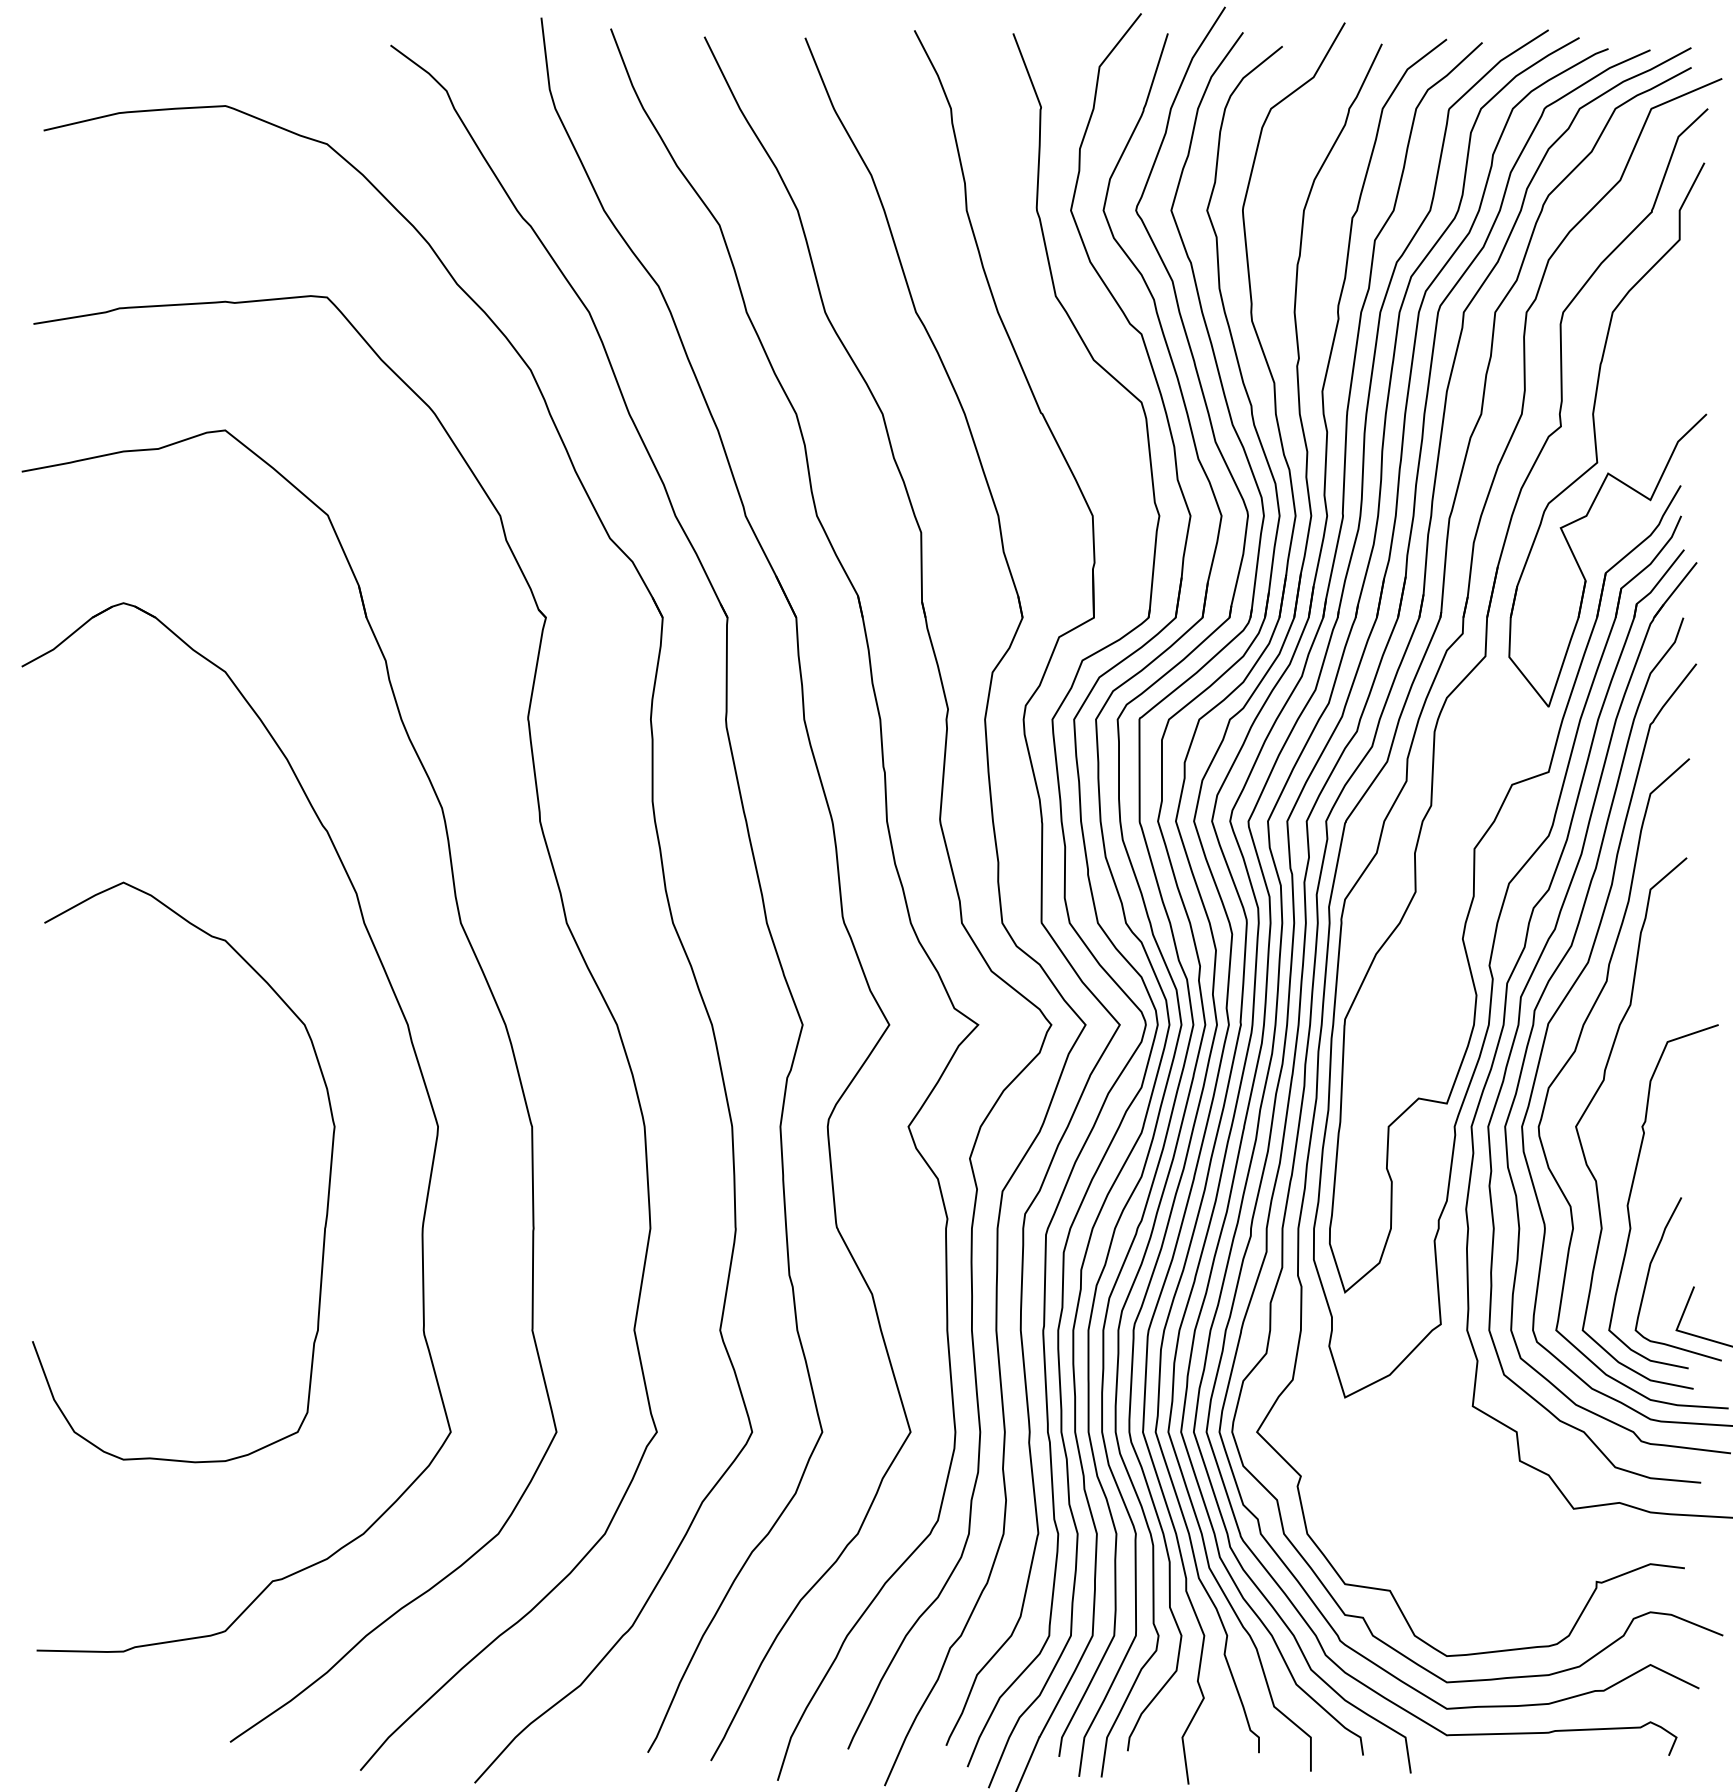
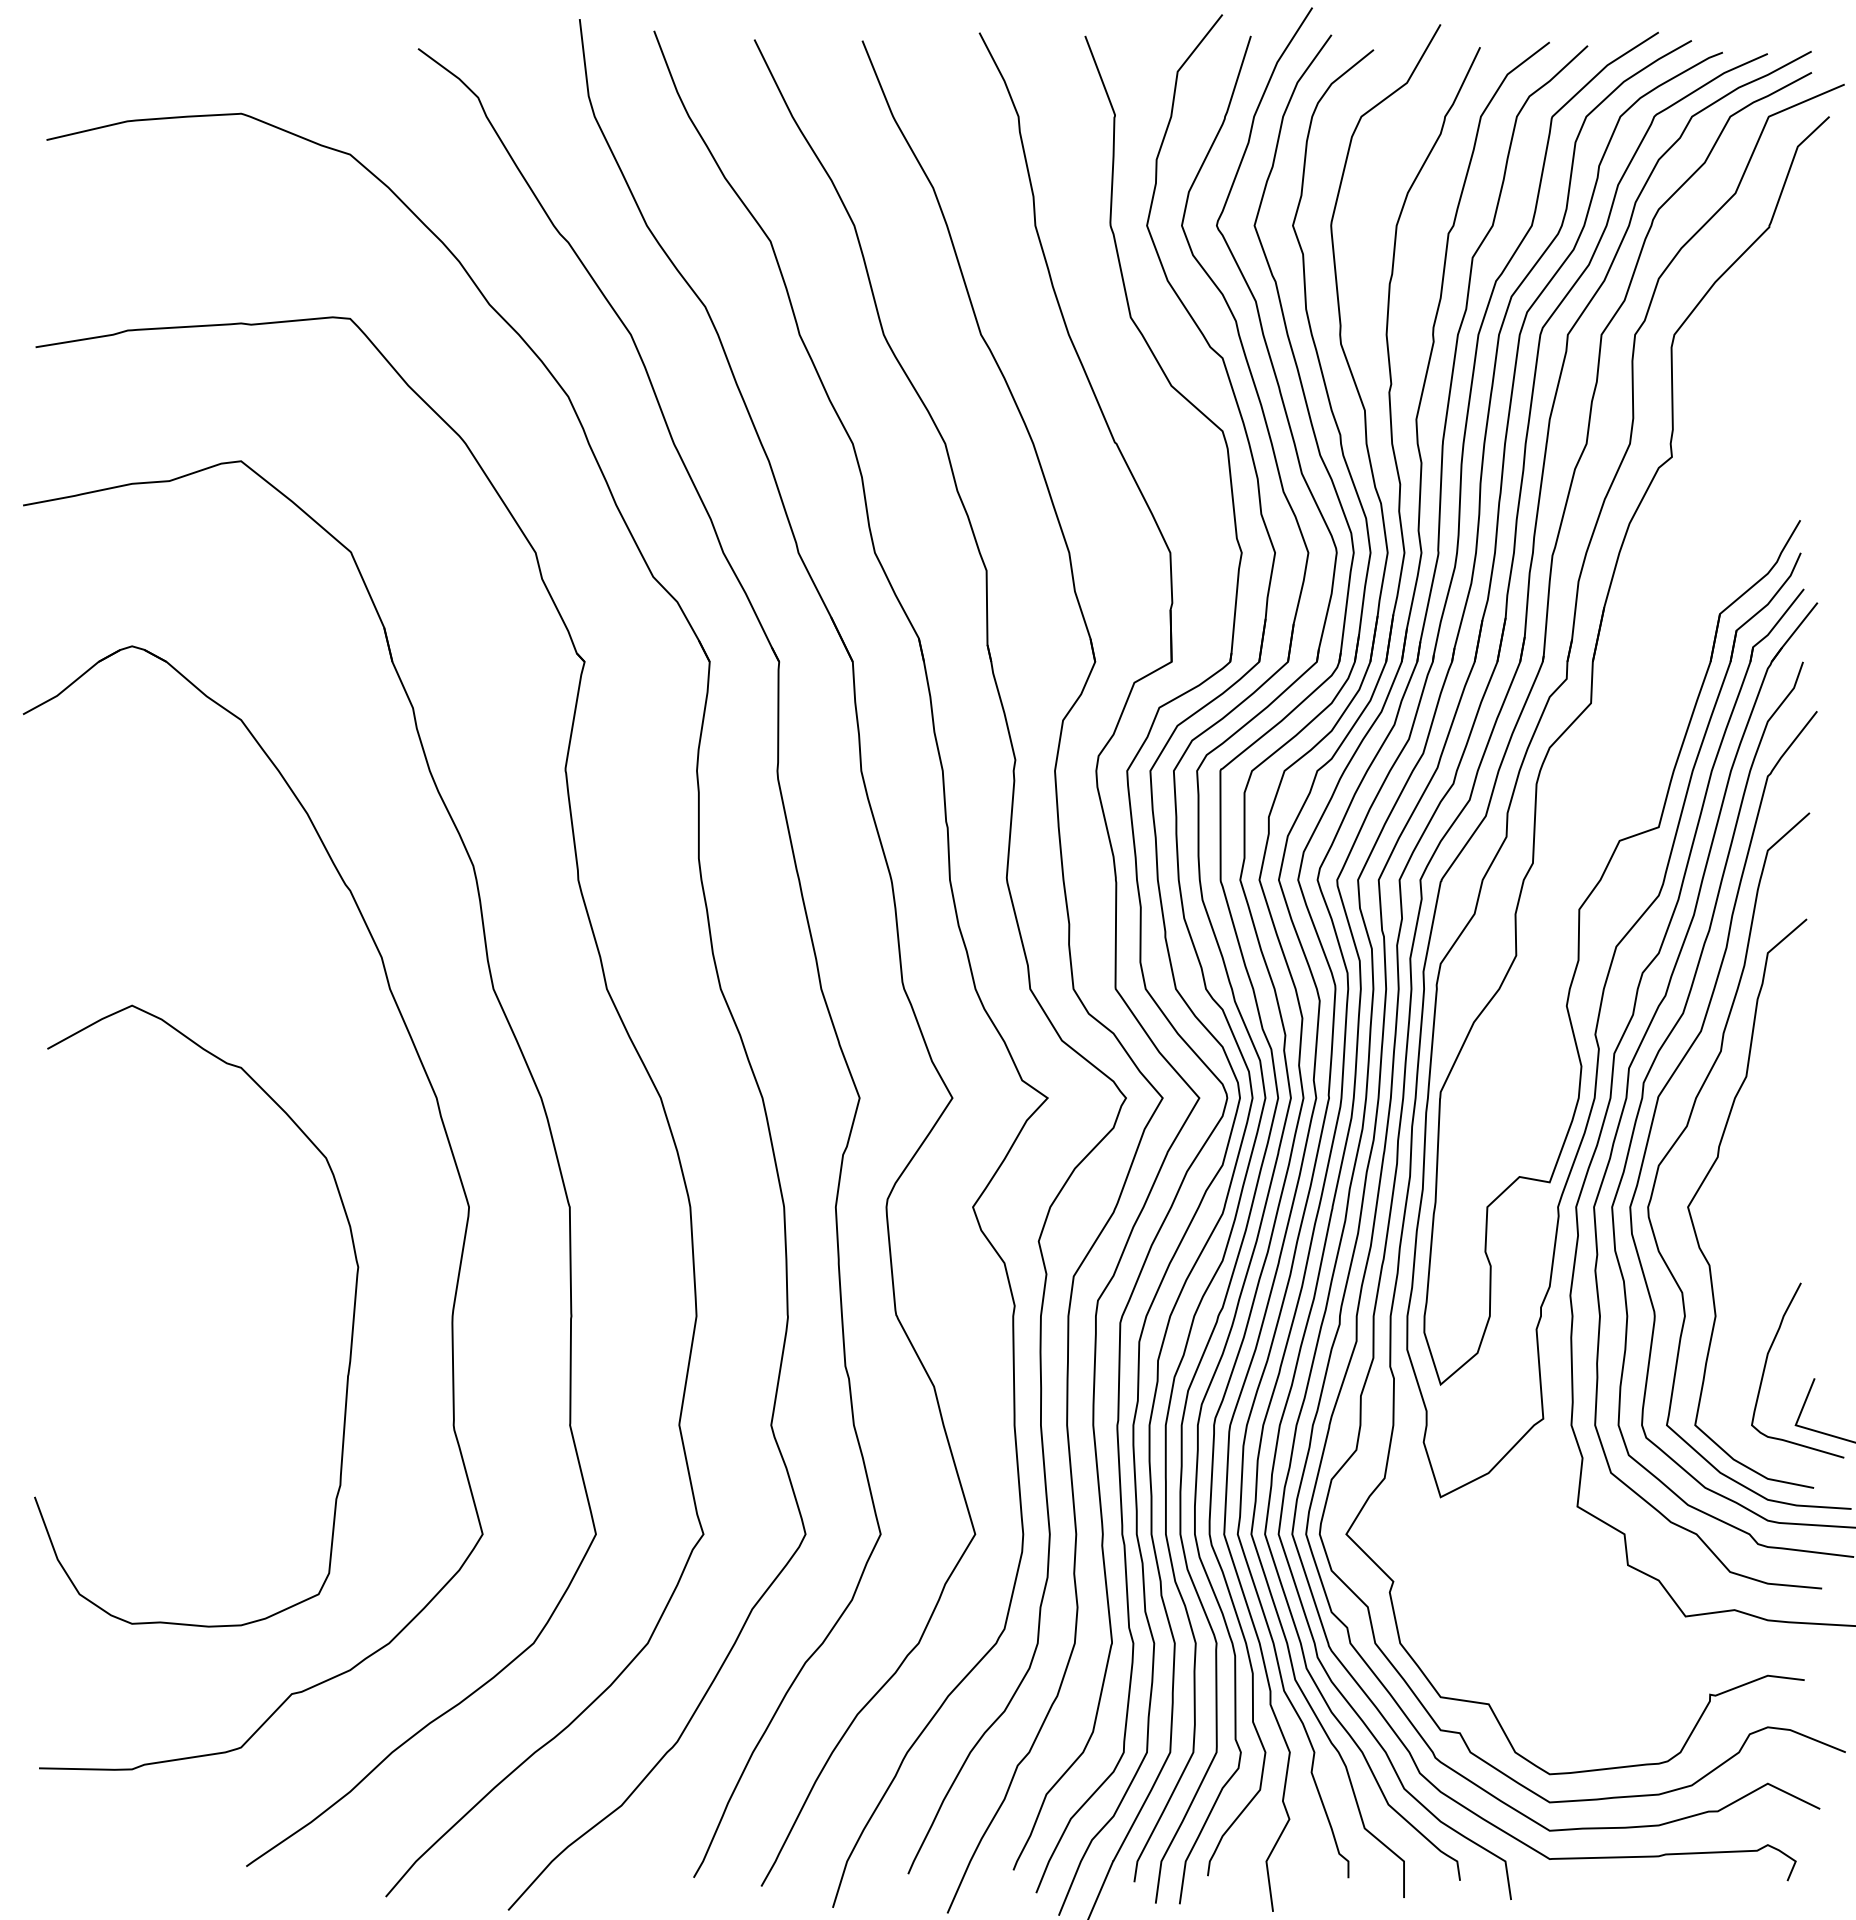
part: (1596, 434) -> (1709, 465), removed
curve: (328, 1185) -> (351, 1330), moved
curve: (1632, 1189) -> (1748, 1274), removed

